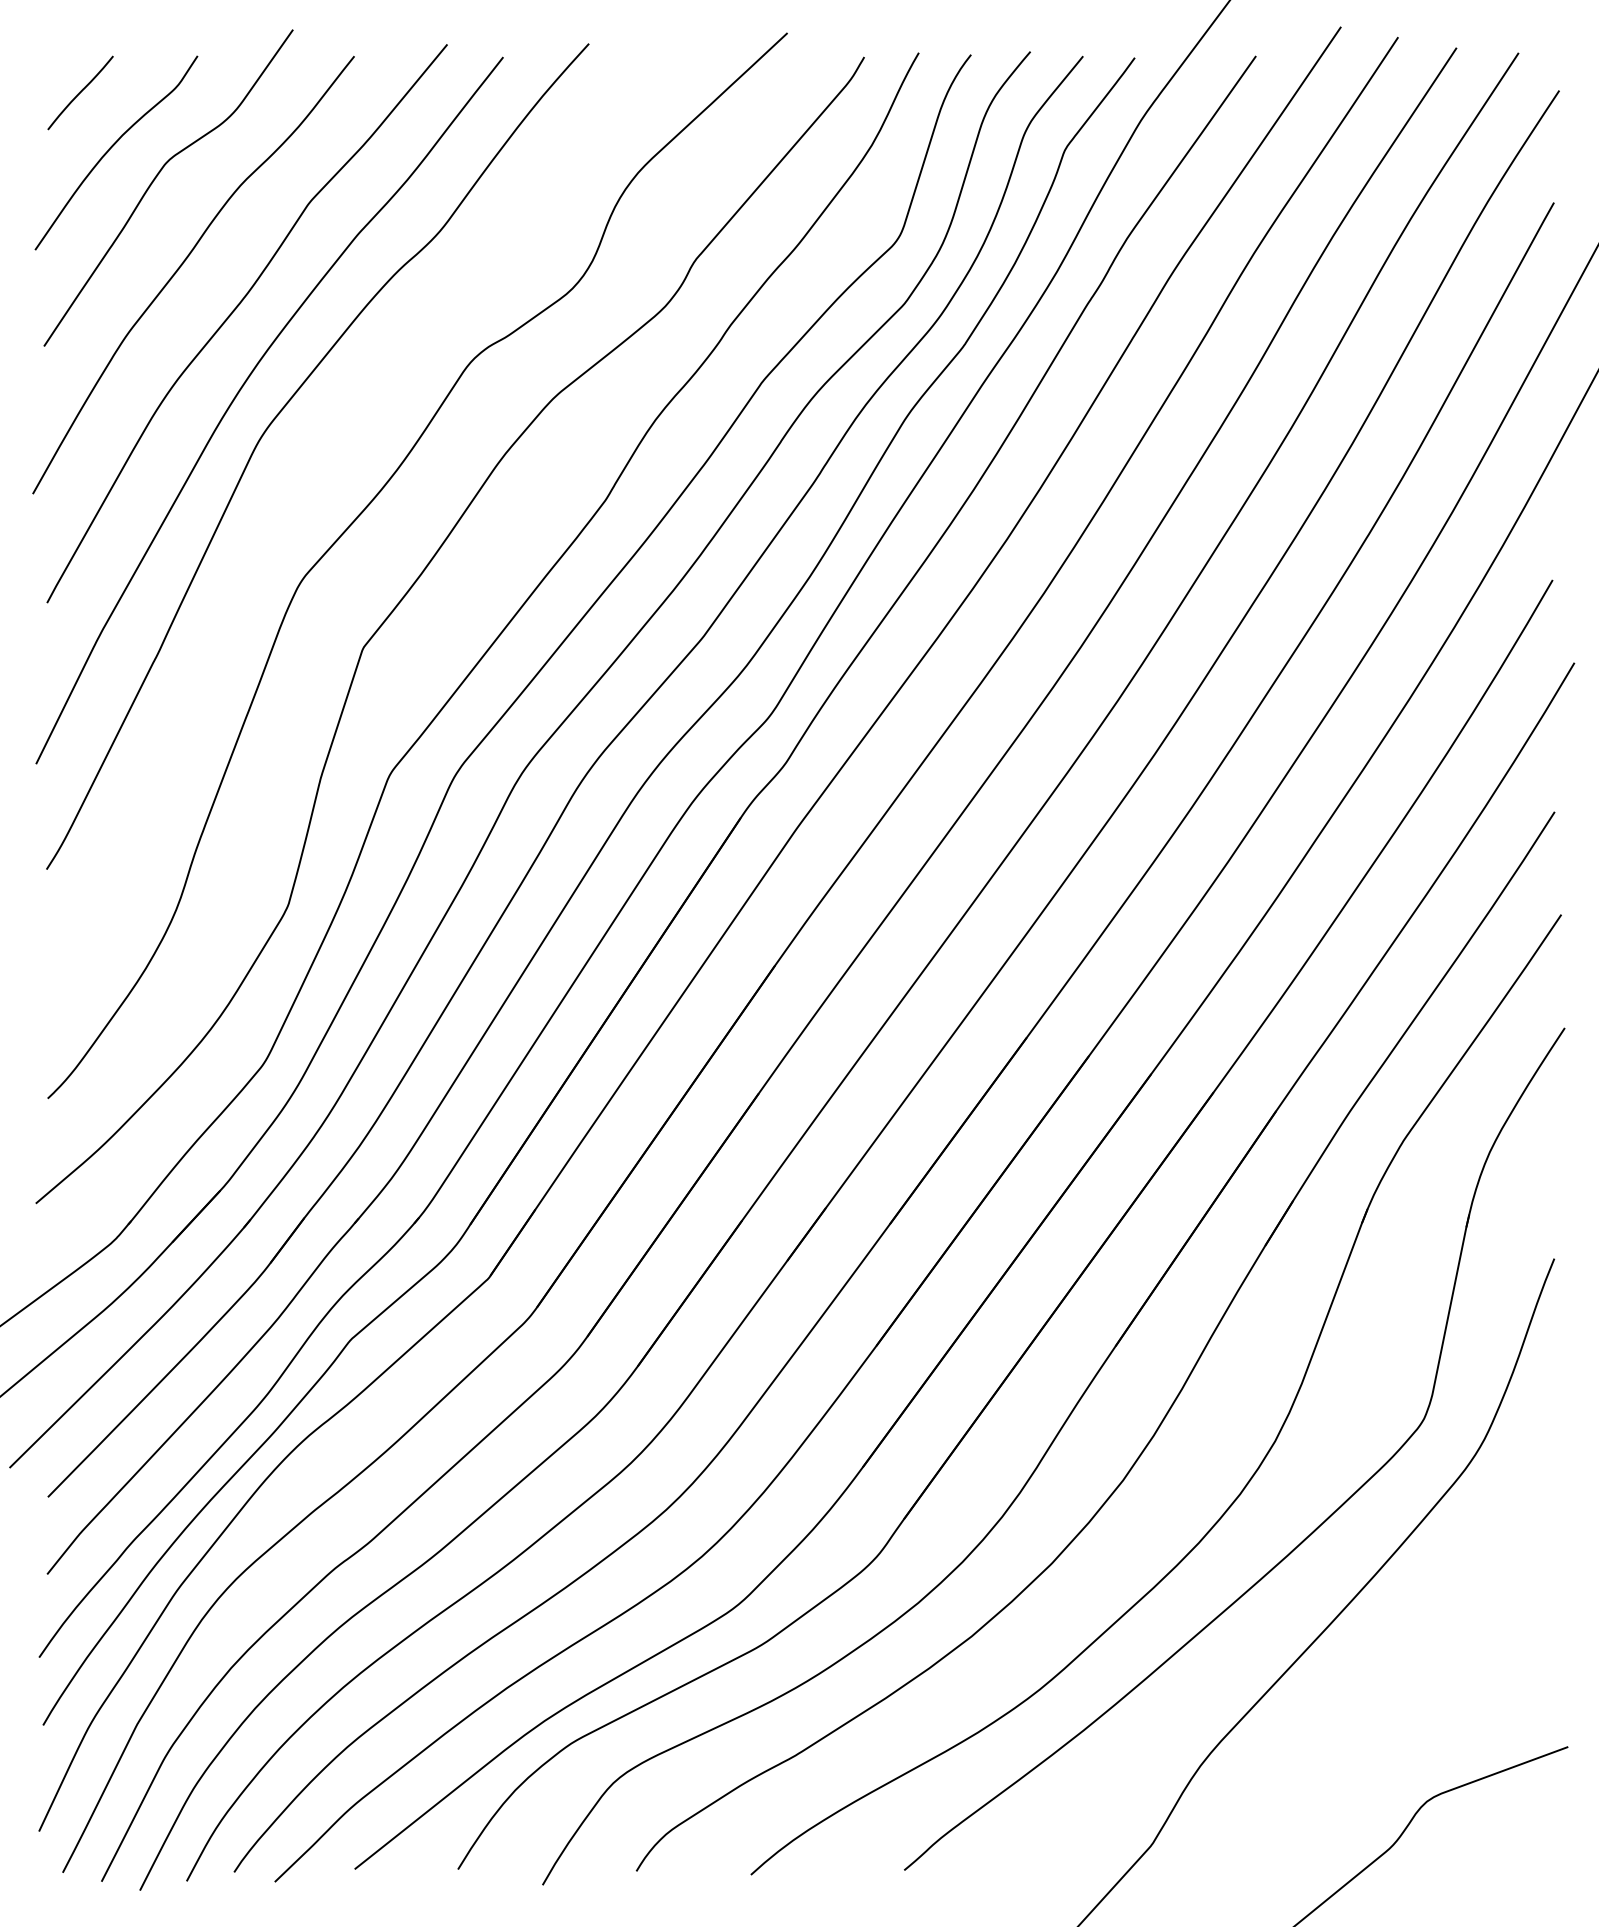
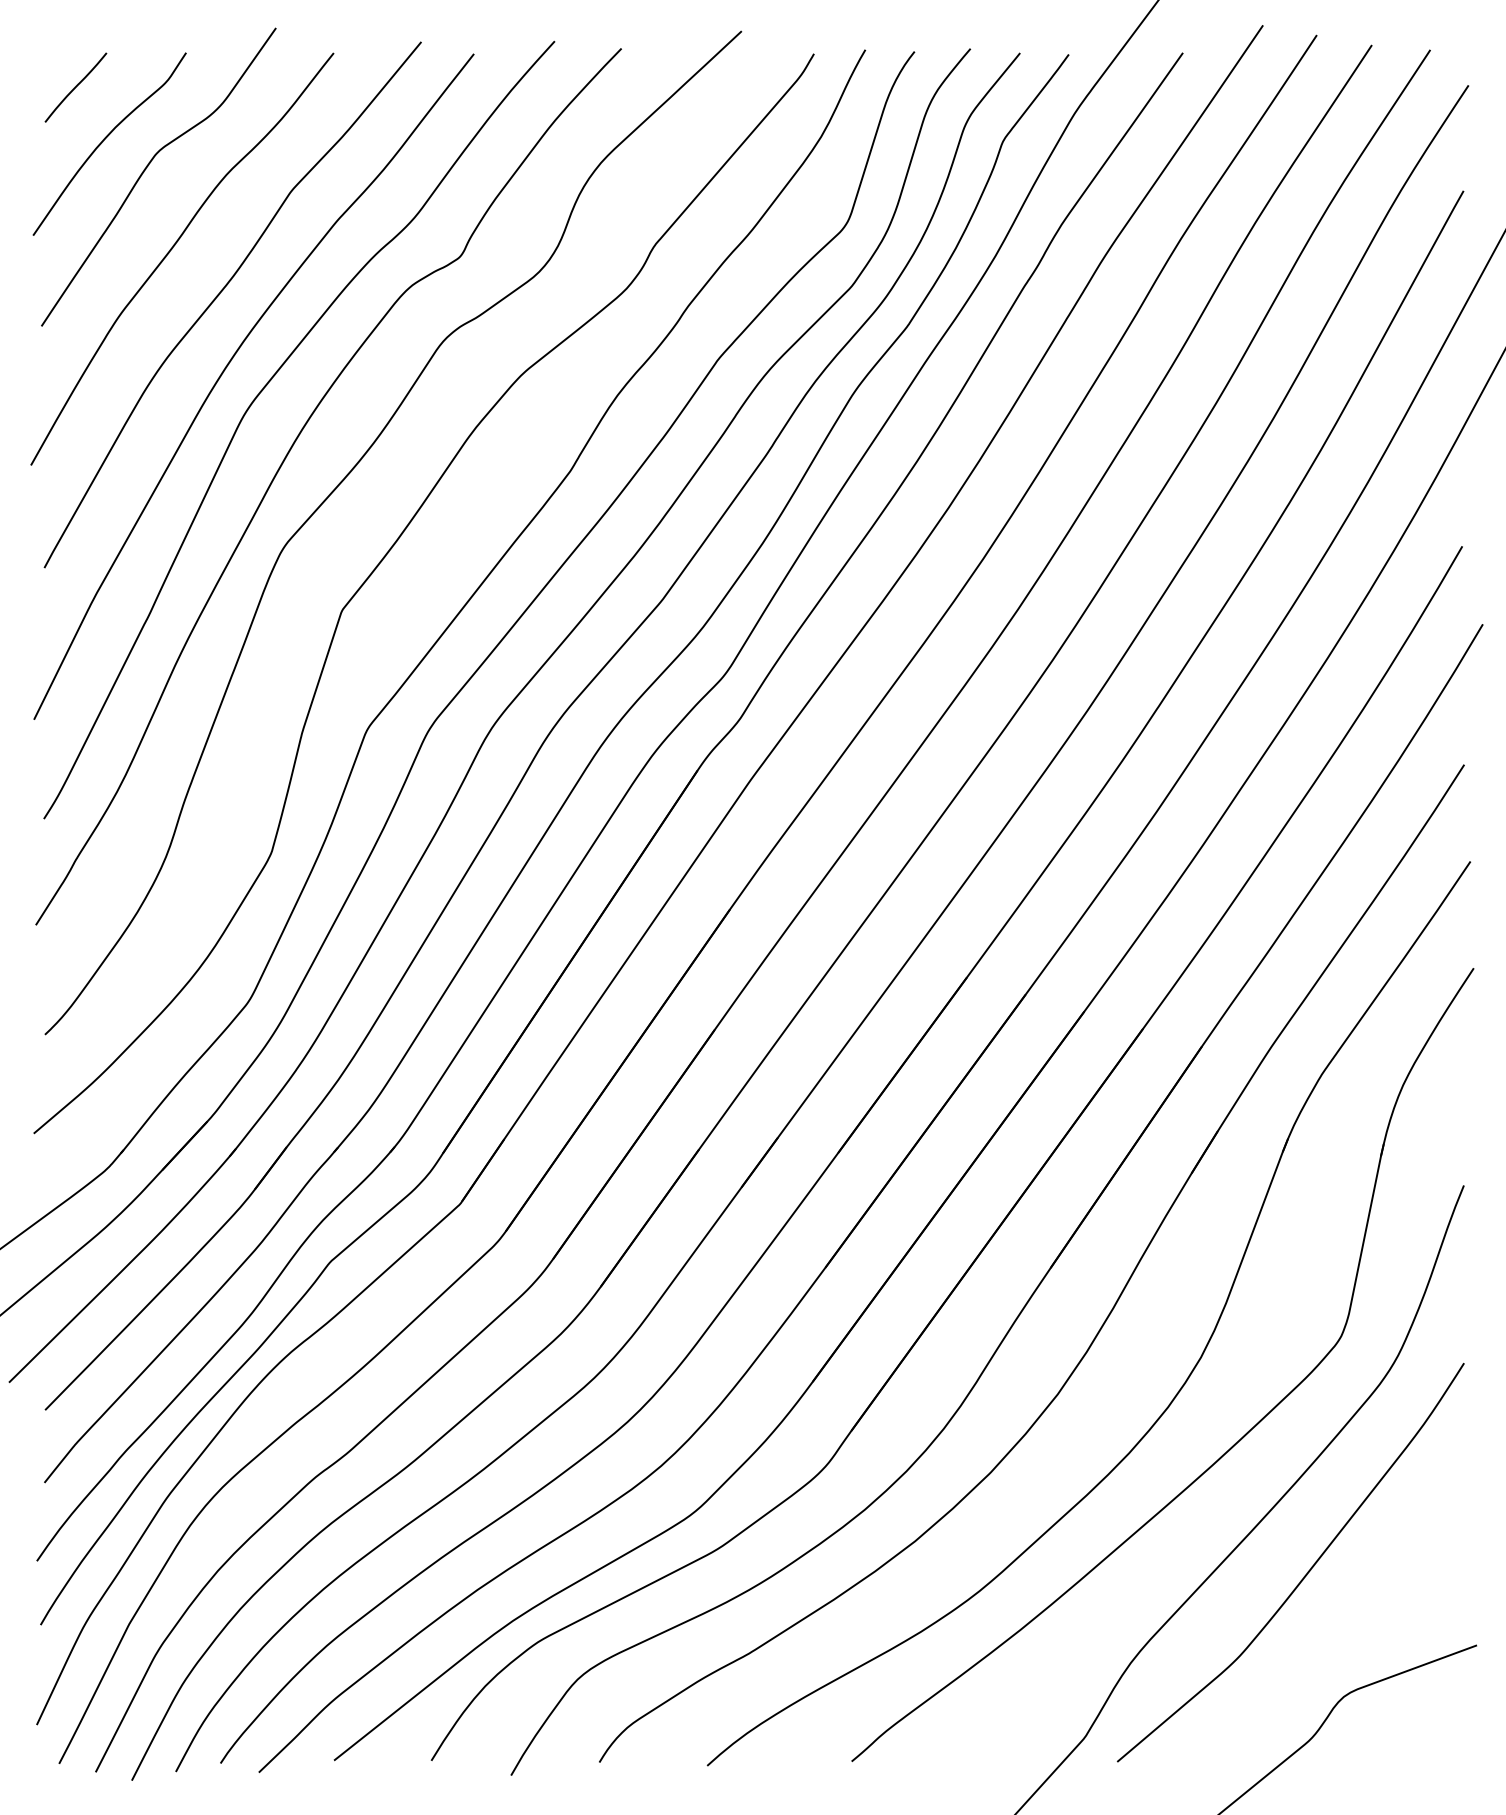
curve: (301, 491) -> (283, 462), added
curve: (1387, 1669) -> (1306, 1572), added

